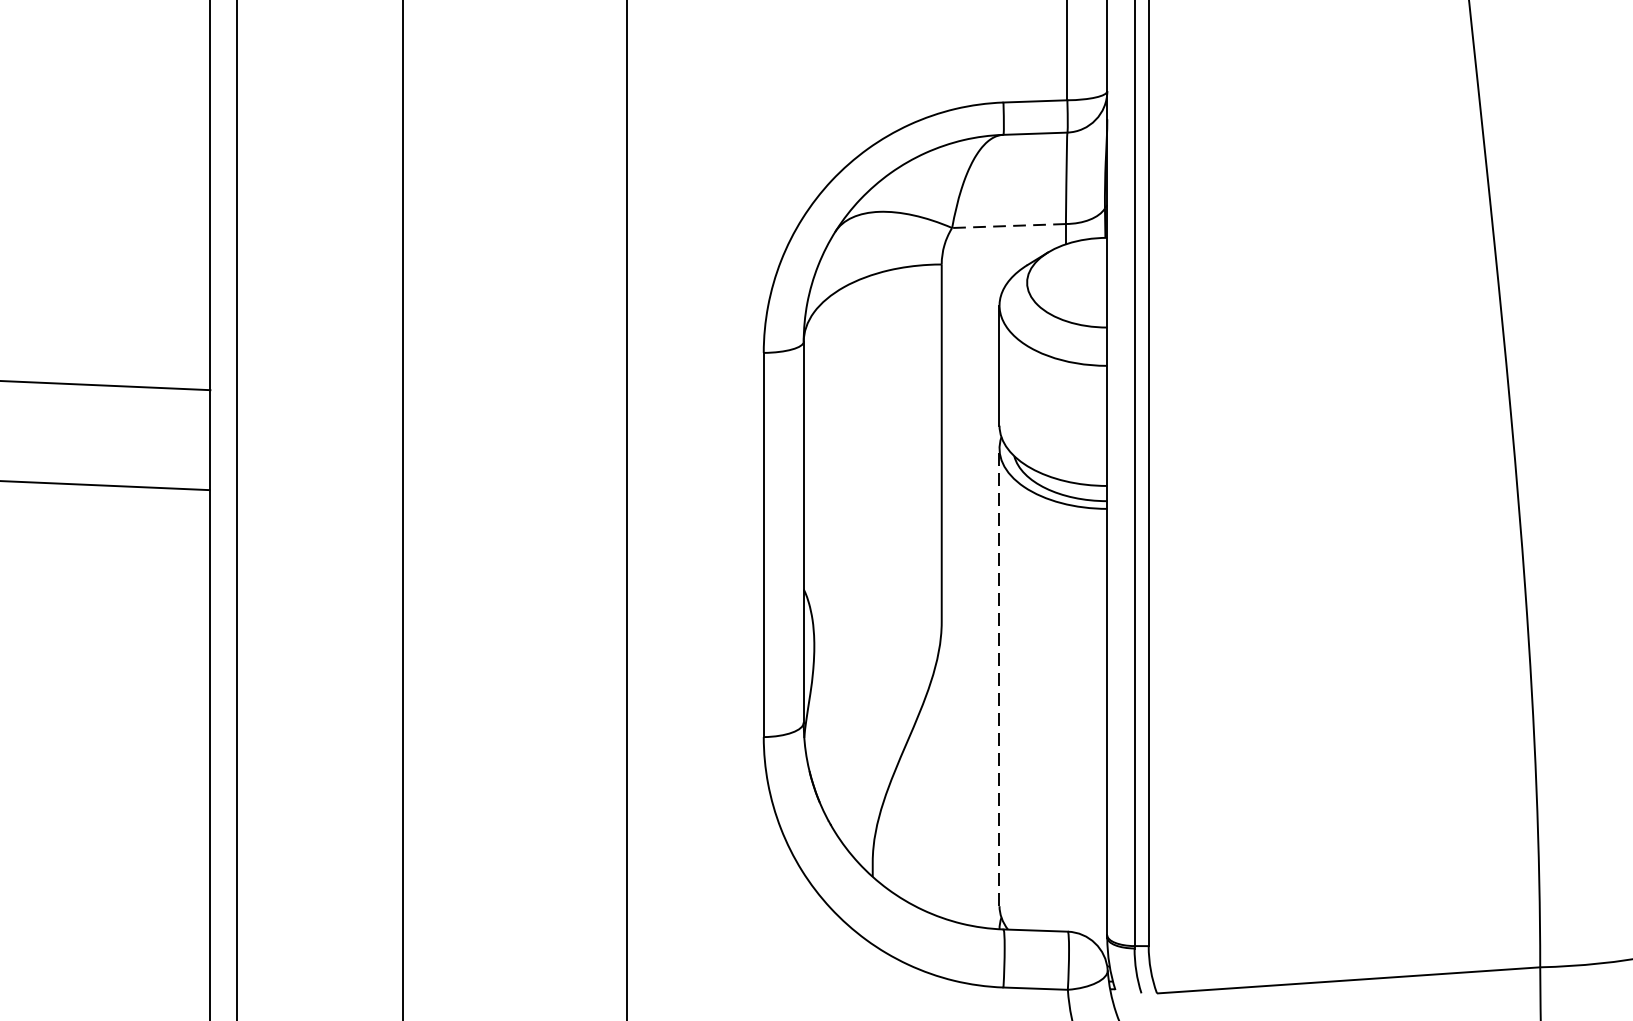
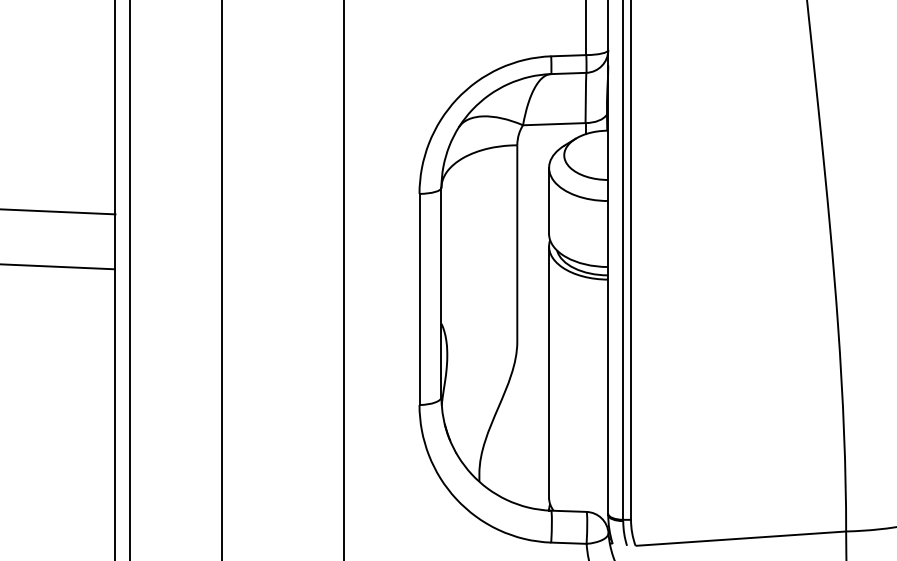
line: (1007, 226) -> (553, 124), dashed -> solid
line: (1000, 677) -> (549, 372), dashed -> solid

